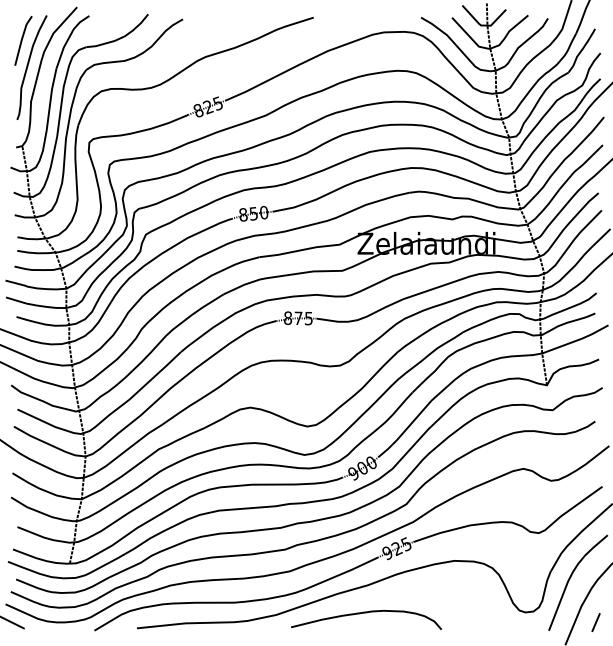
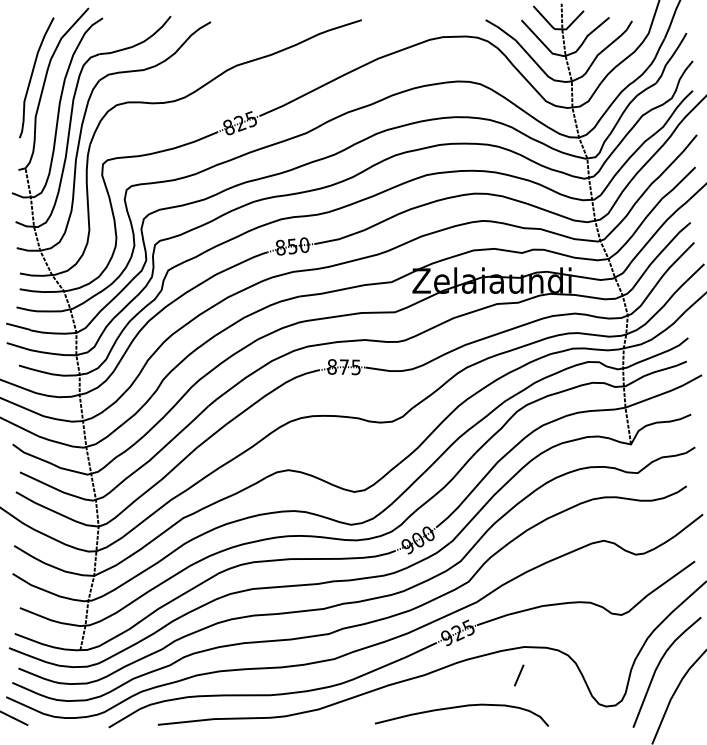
line: (22, 40) -> (25, 46), removed
curve: (366, 613) -> (461, 707), moved
line: (595, 622) -> (518, 675), moved

